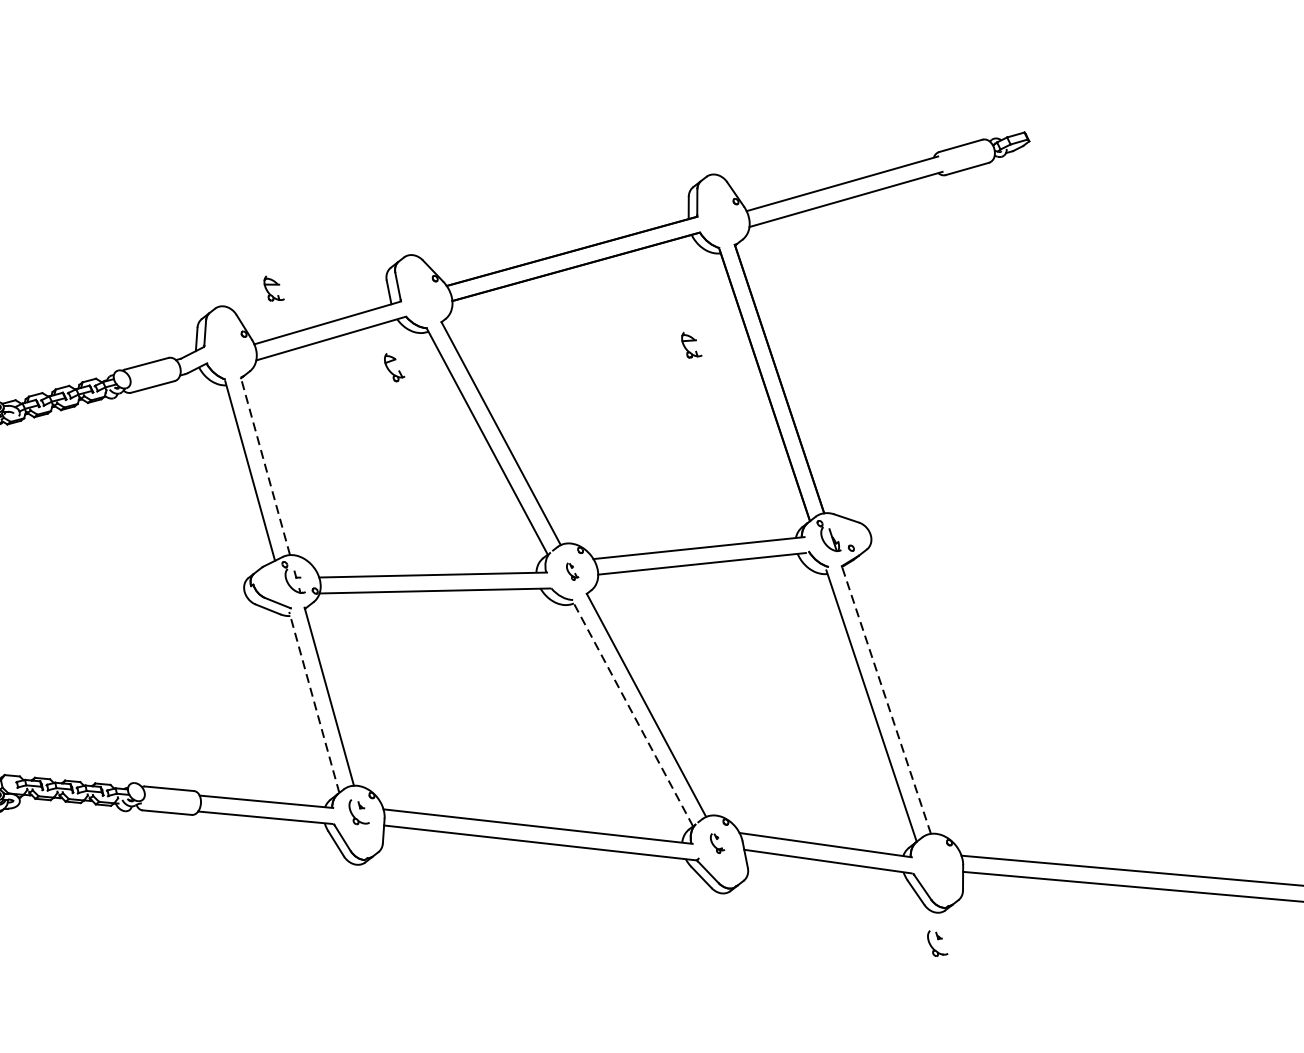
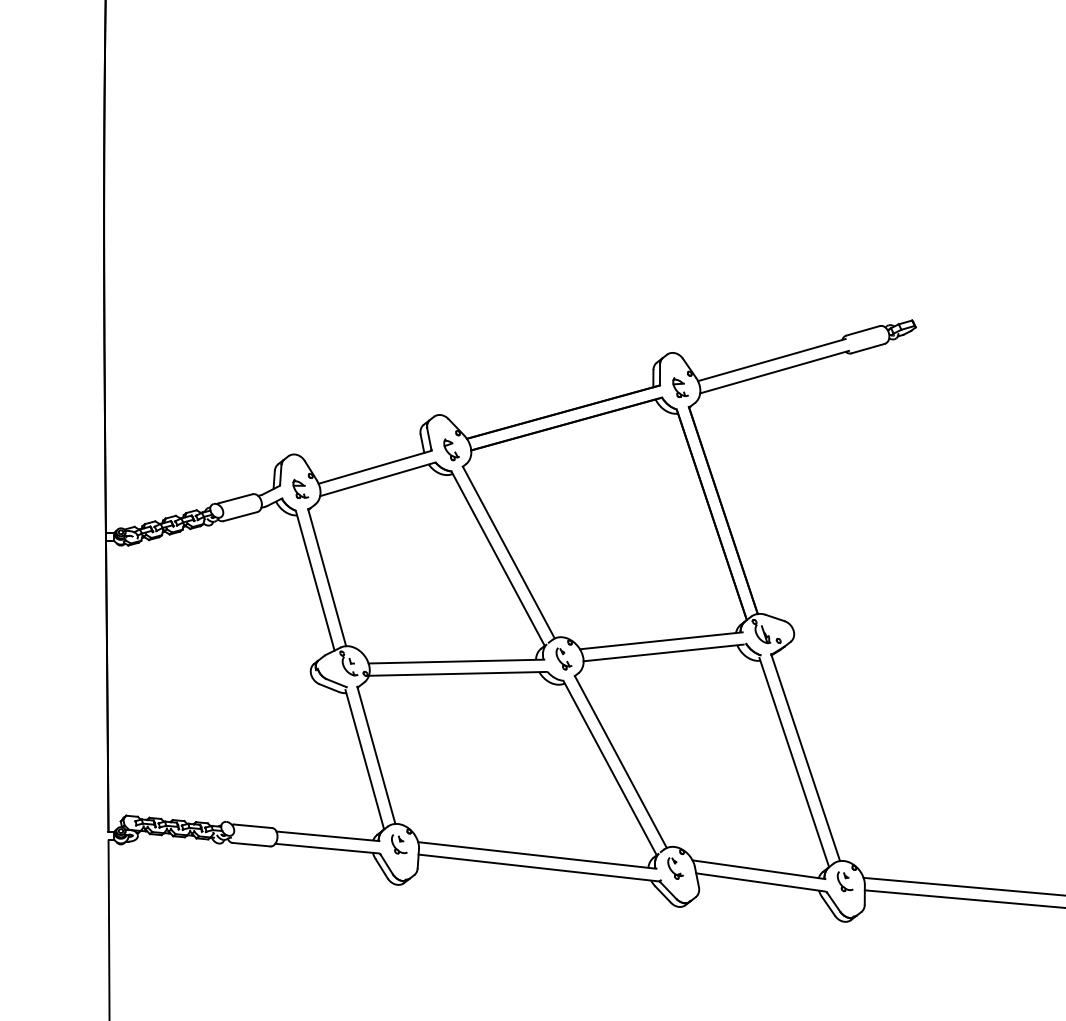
part: (273, 288) -> (300, 488), moved
part: (691, 345) -> (680, 387), moved
part: (394, 367) -> (451, 449), moved
line: (264, 465) -> (326, 577), dashed -> solid
part: (572, 571) -> (563, 658), size x1.67
line: (886, 699) -> (805, 757), dashed -> solid
line: (313, 702) -> (364, 759), dashed -> solid
line: (633, 713) -> (610, 768), dashed -> solid
part: (717, 843) -> (675, 868), size x1.43
part: (936, 943) -> (844, 881), moved

